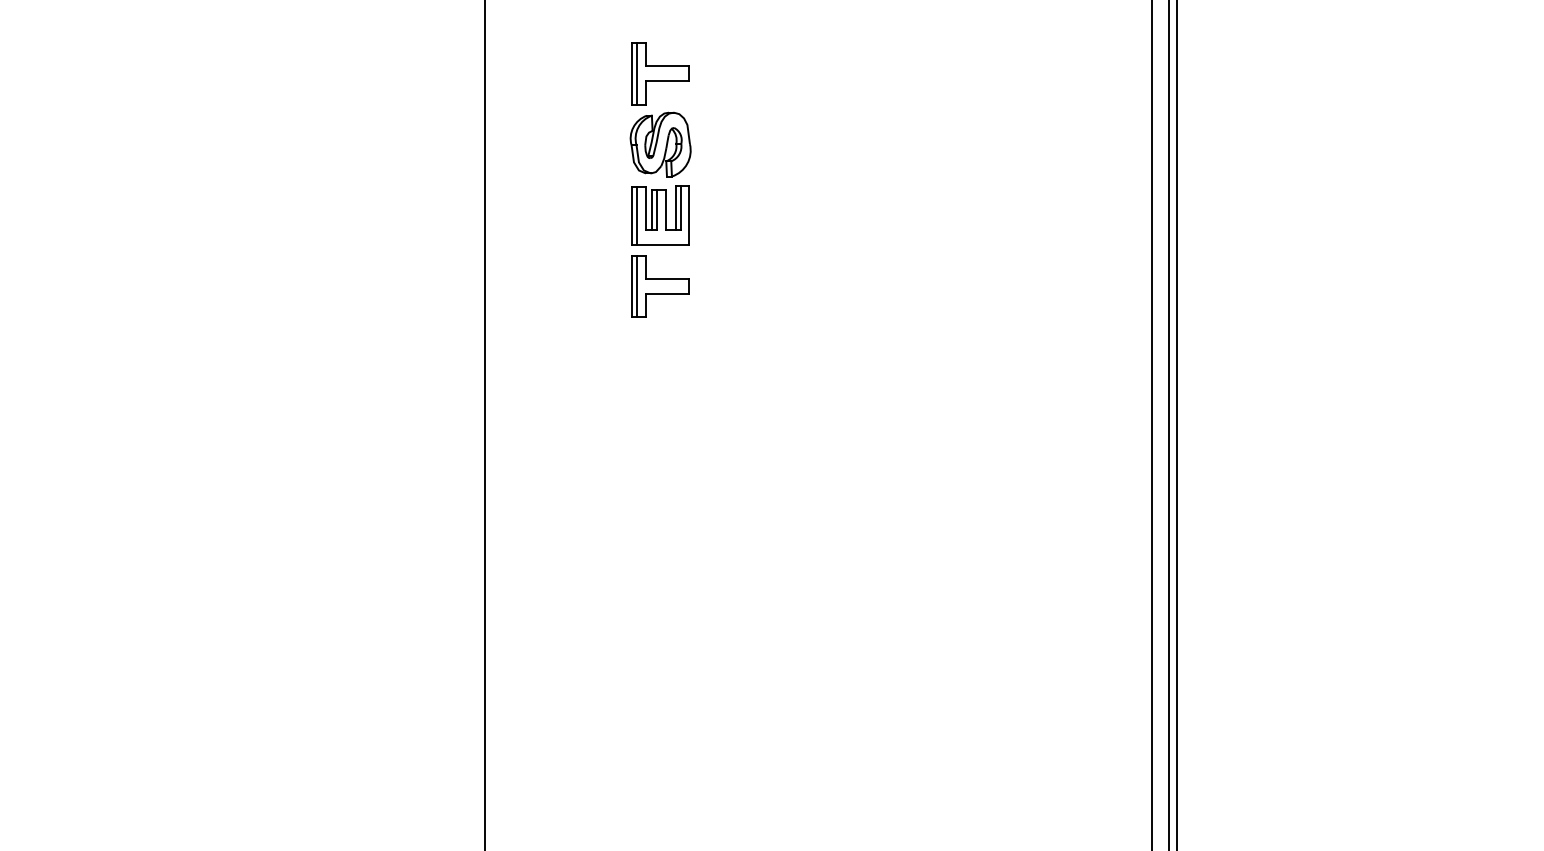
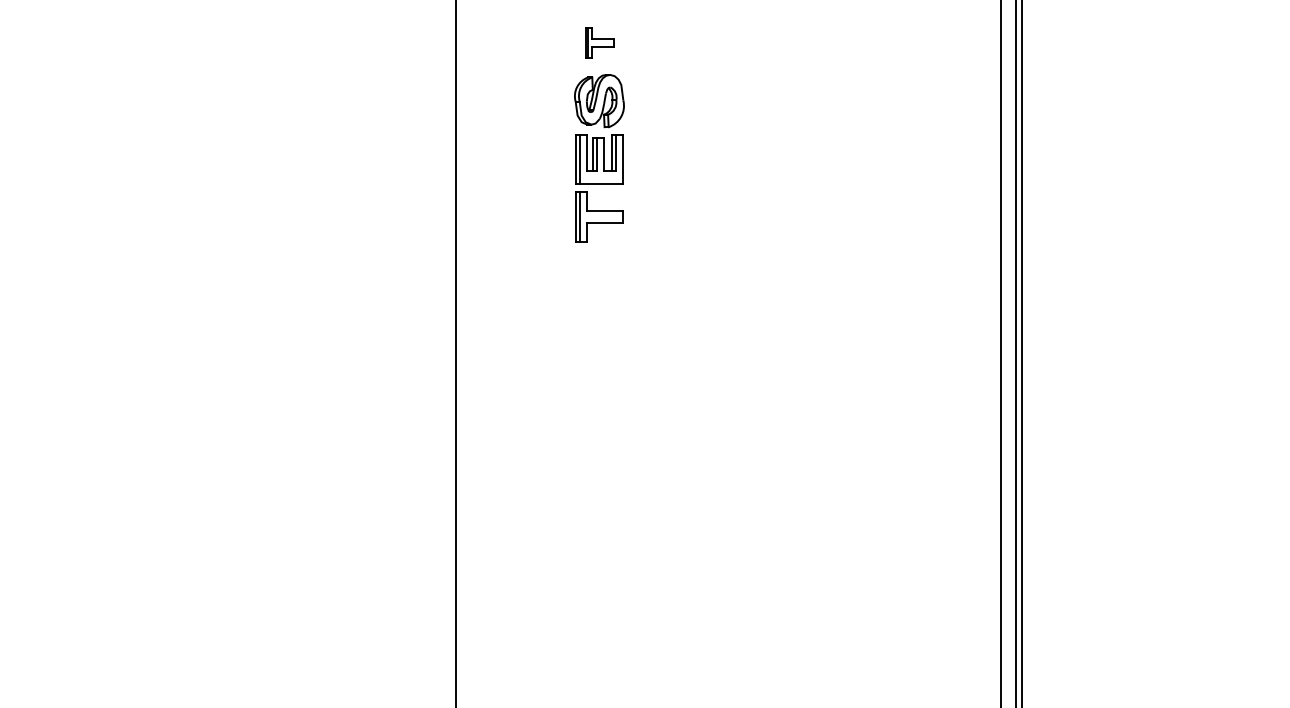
part: (660, 72) -> (599, 42), size x0.6

